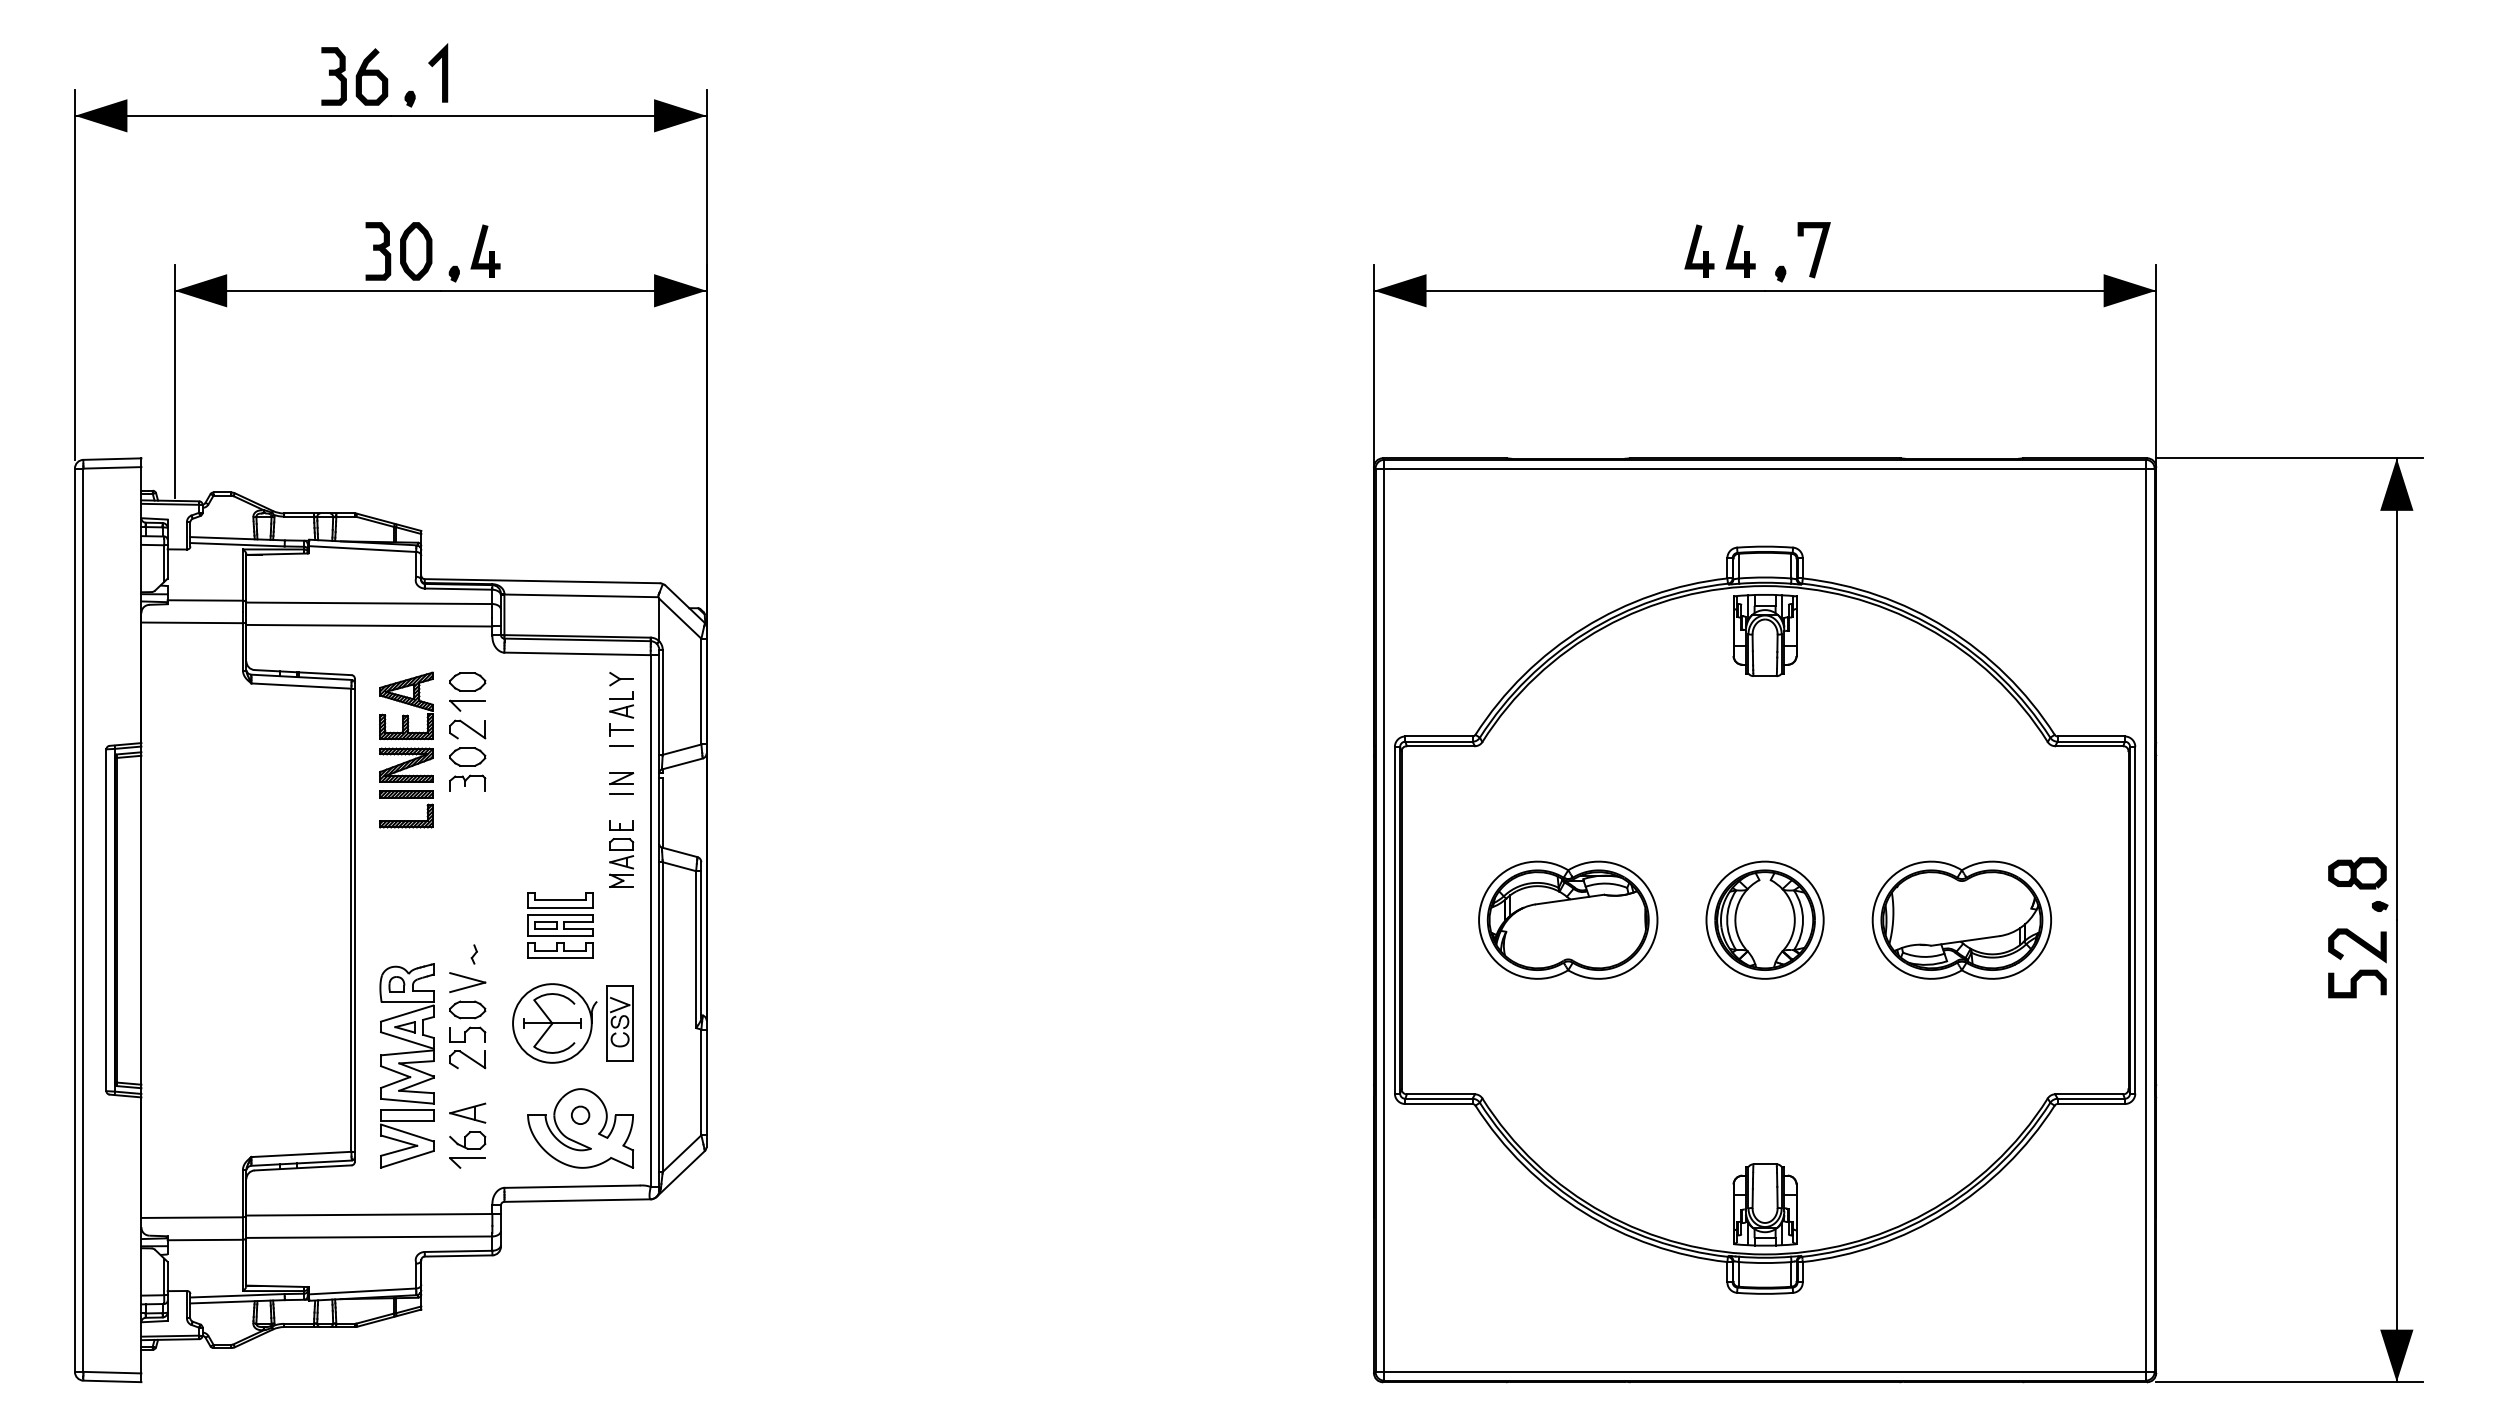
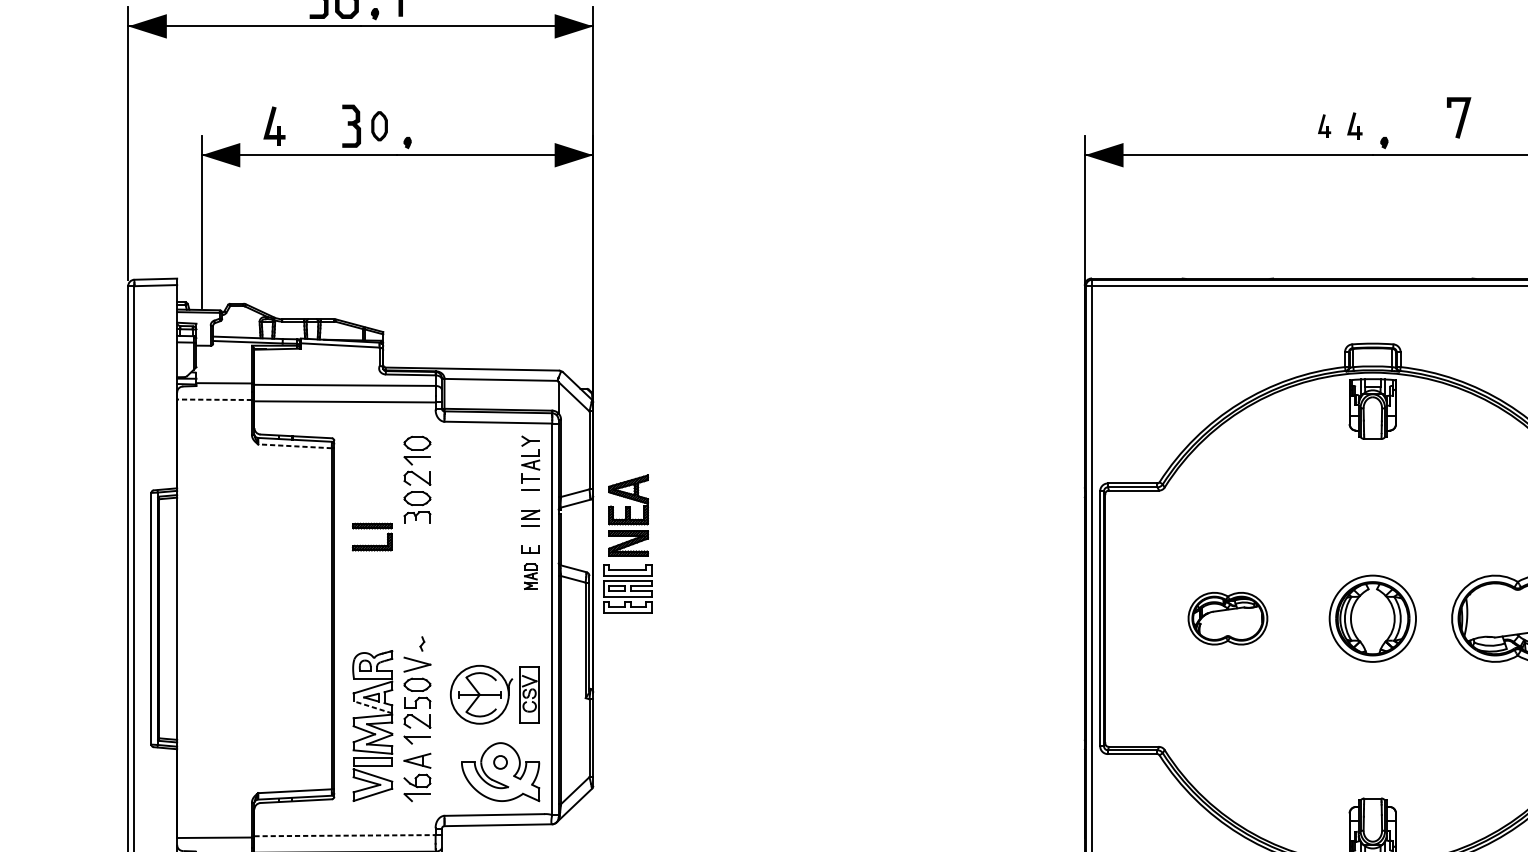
part: (485, 250) -> (274, 125), moved
part: (1699, 250) -> (1324, 125), size x0.6
part: (1740, 250) -> (1354, 125), size x0.7
line: (1816, 250) -> (1460, 118), moved
part: (416, 251) -> (379, 126), size x0.7
line: (192, 622) -> (214, 399), solid -> dashed
line: (301, 686) -> (295, 446), solid -> dashed
part: (406, 726) -> (628, 515), moved
part: (621, 862) -> (530, 576), size x0.7
part: (1568, 919) -> (1228, 618), size x0.6
part: (560, 925) -> (627, 588), moved
line: (406, 1040) -> (372, 707), solid -> dashed
part: (467, 1084) -> (417, 739), added
line: (369, 1214) -> (345, 835), solid -> dashed

